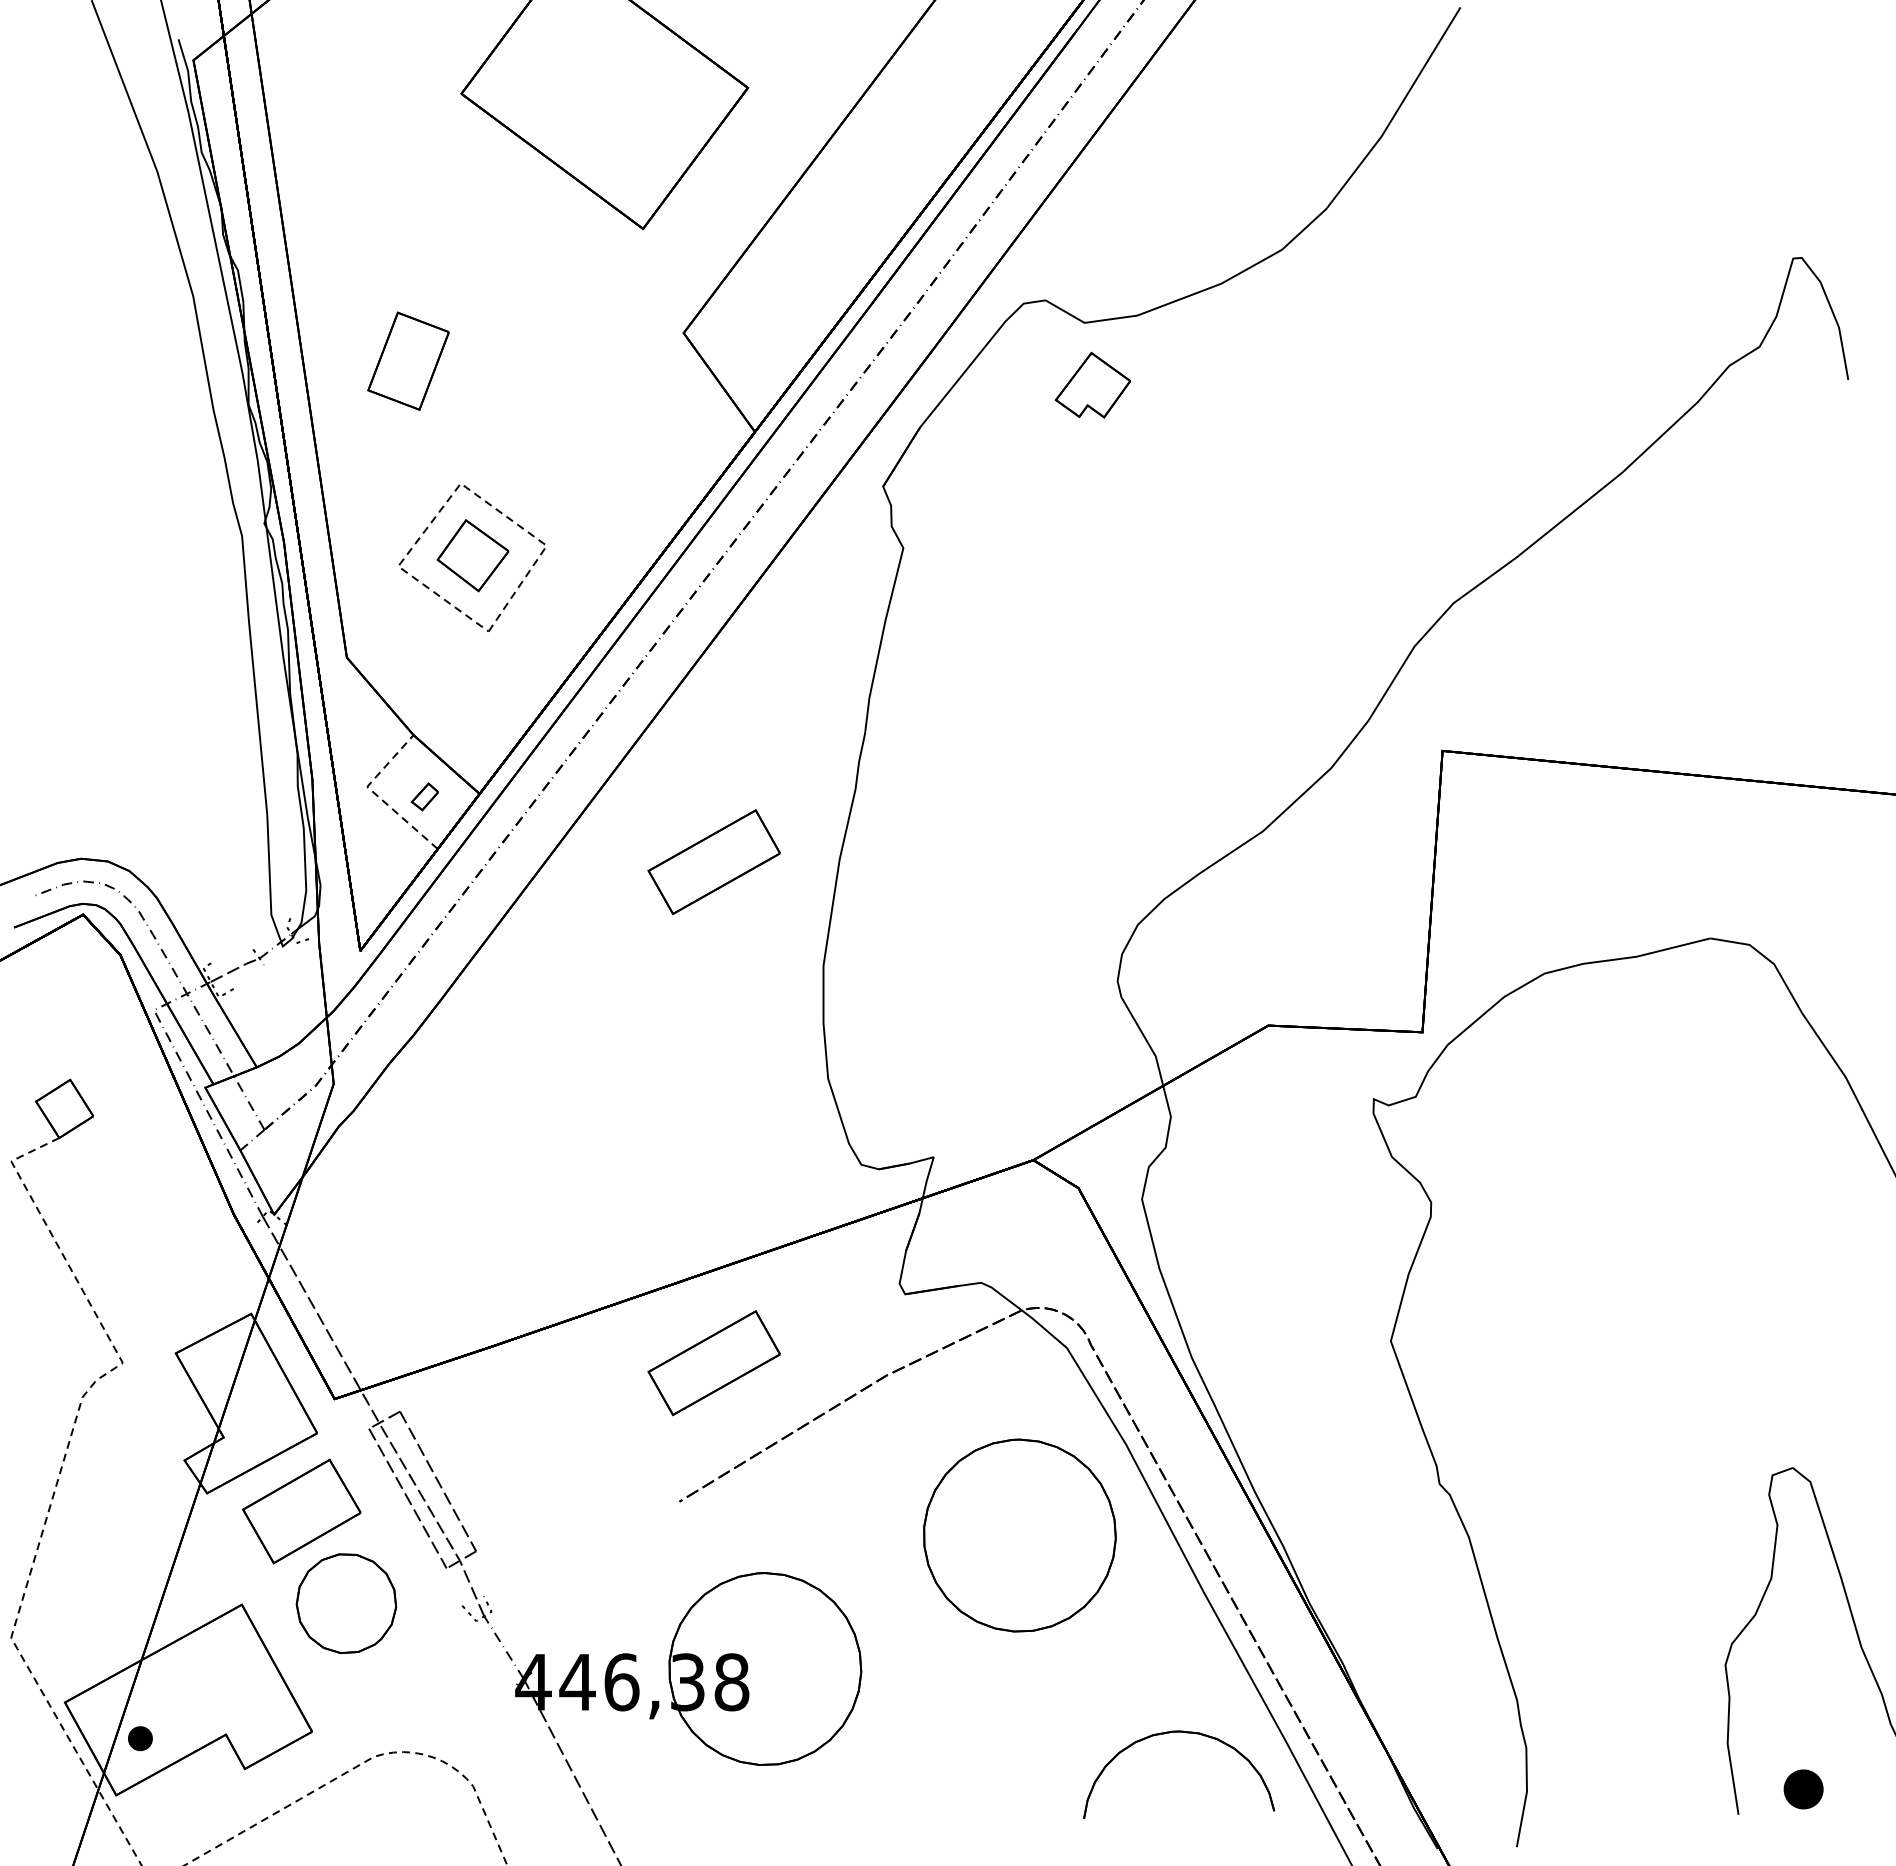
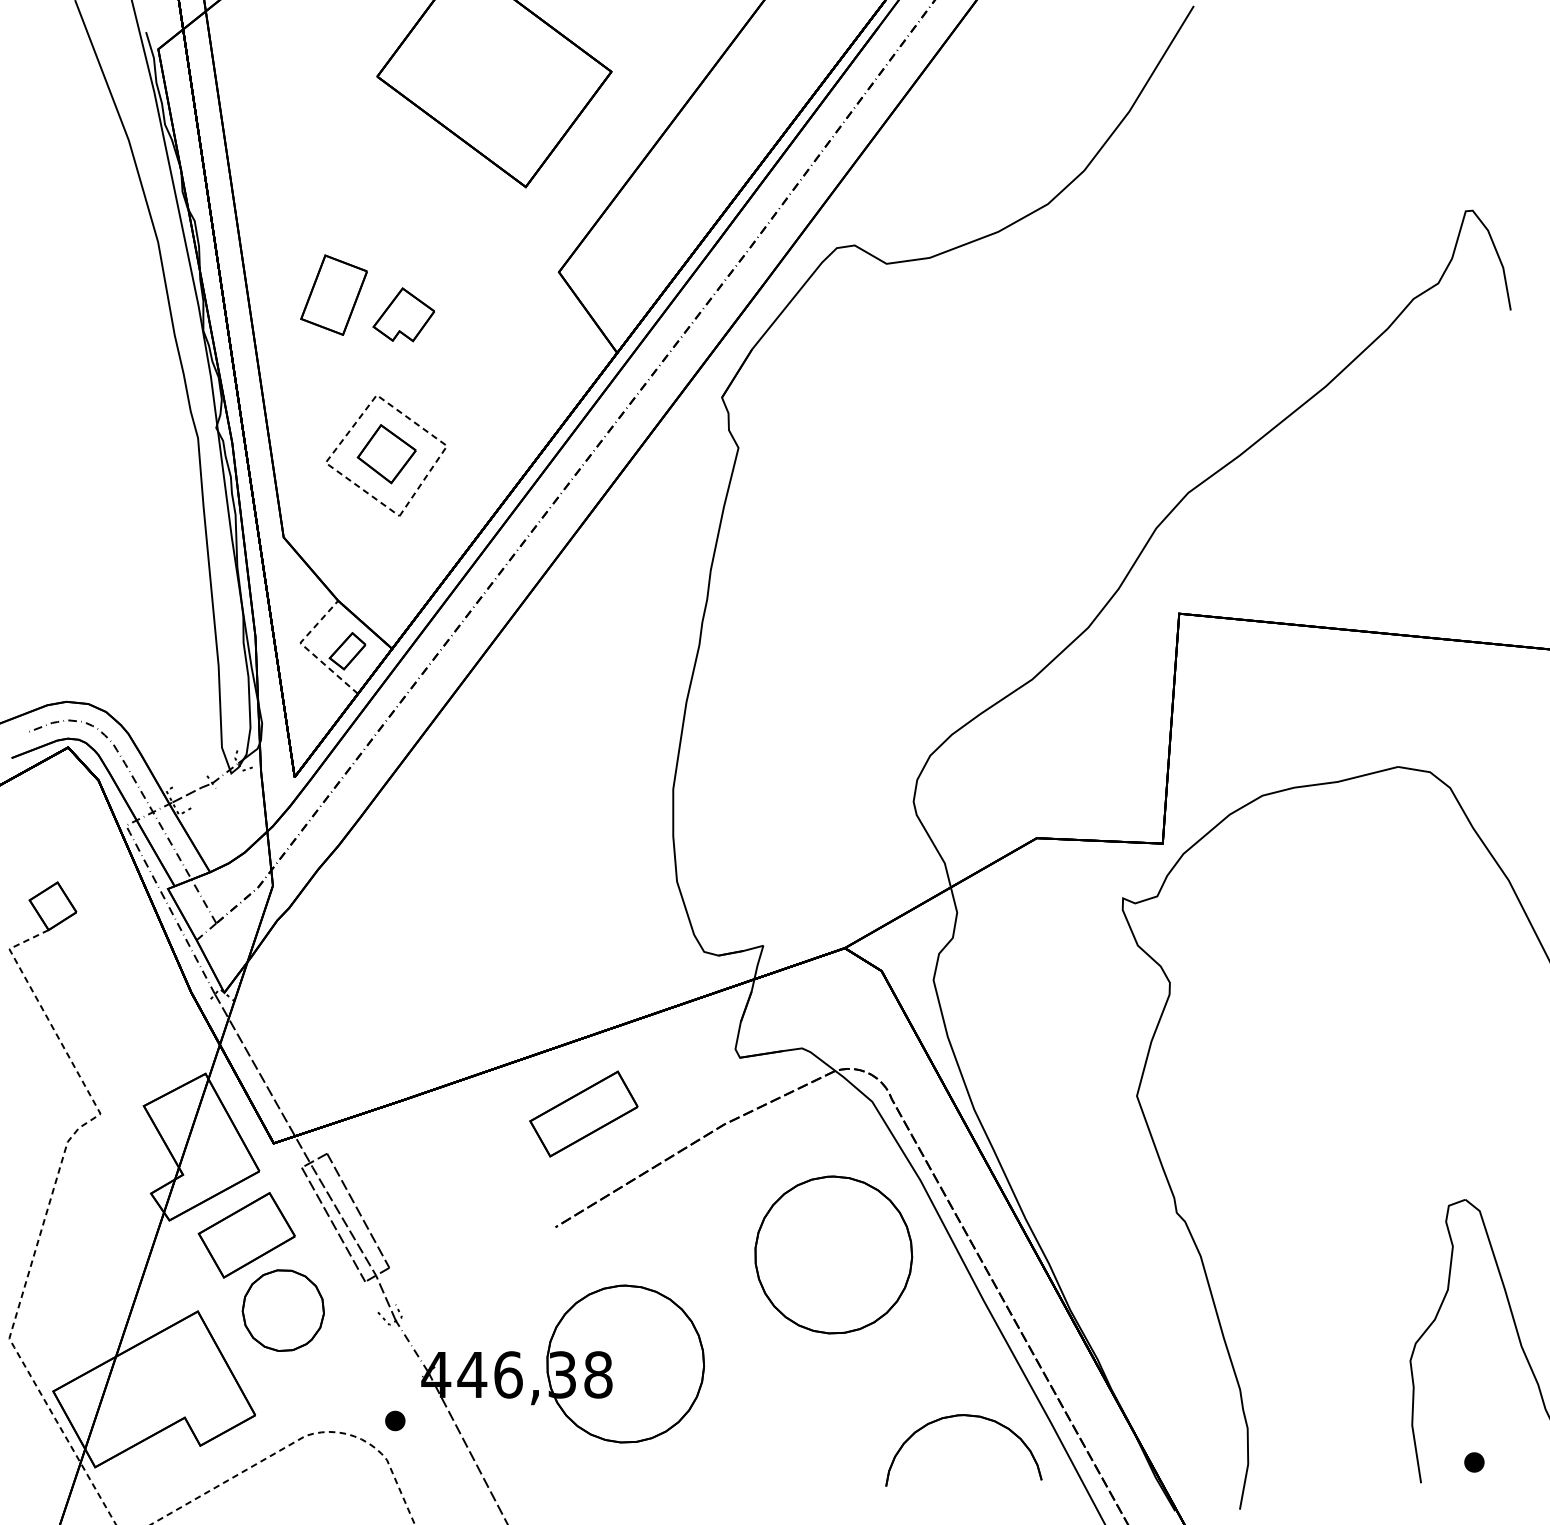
part: (1092, 384) -> (403, 314), moved
part: (424, 796) -> (347, 650), size x1.67
part: (713, 862) -> (583, 704), removed
part: (140, 1738) -> (395, 1420), moved
part: (1803, 1789) -> (1474, 1462), size x0.62

